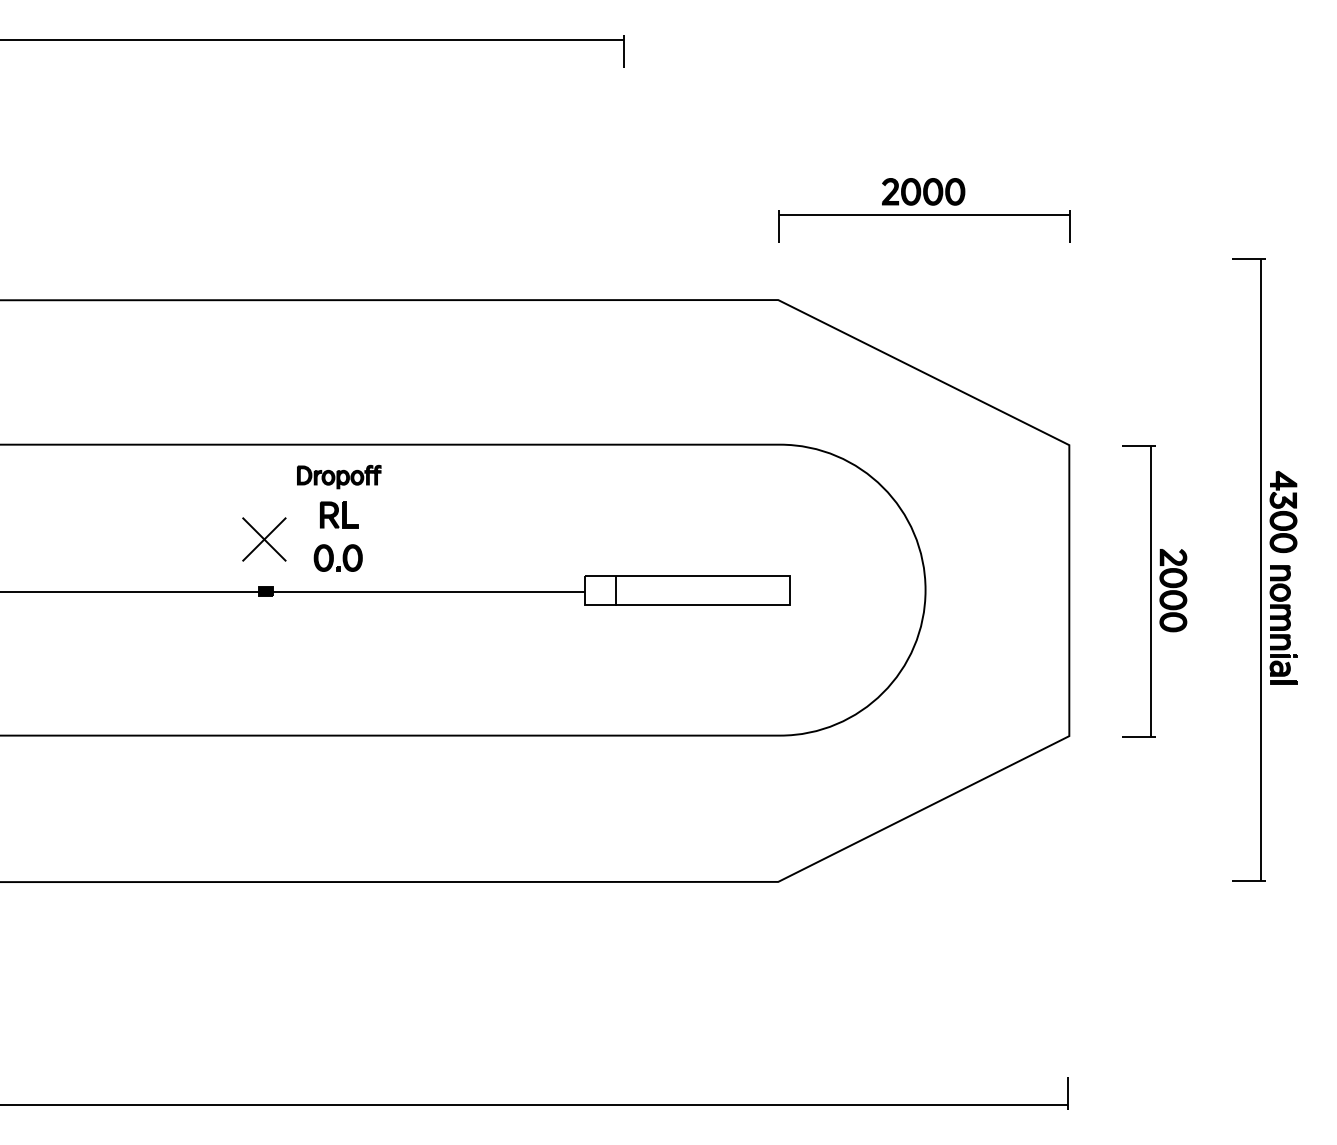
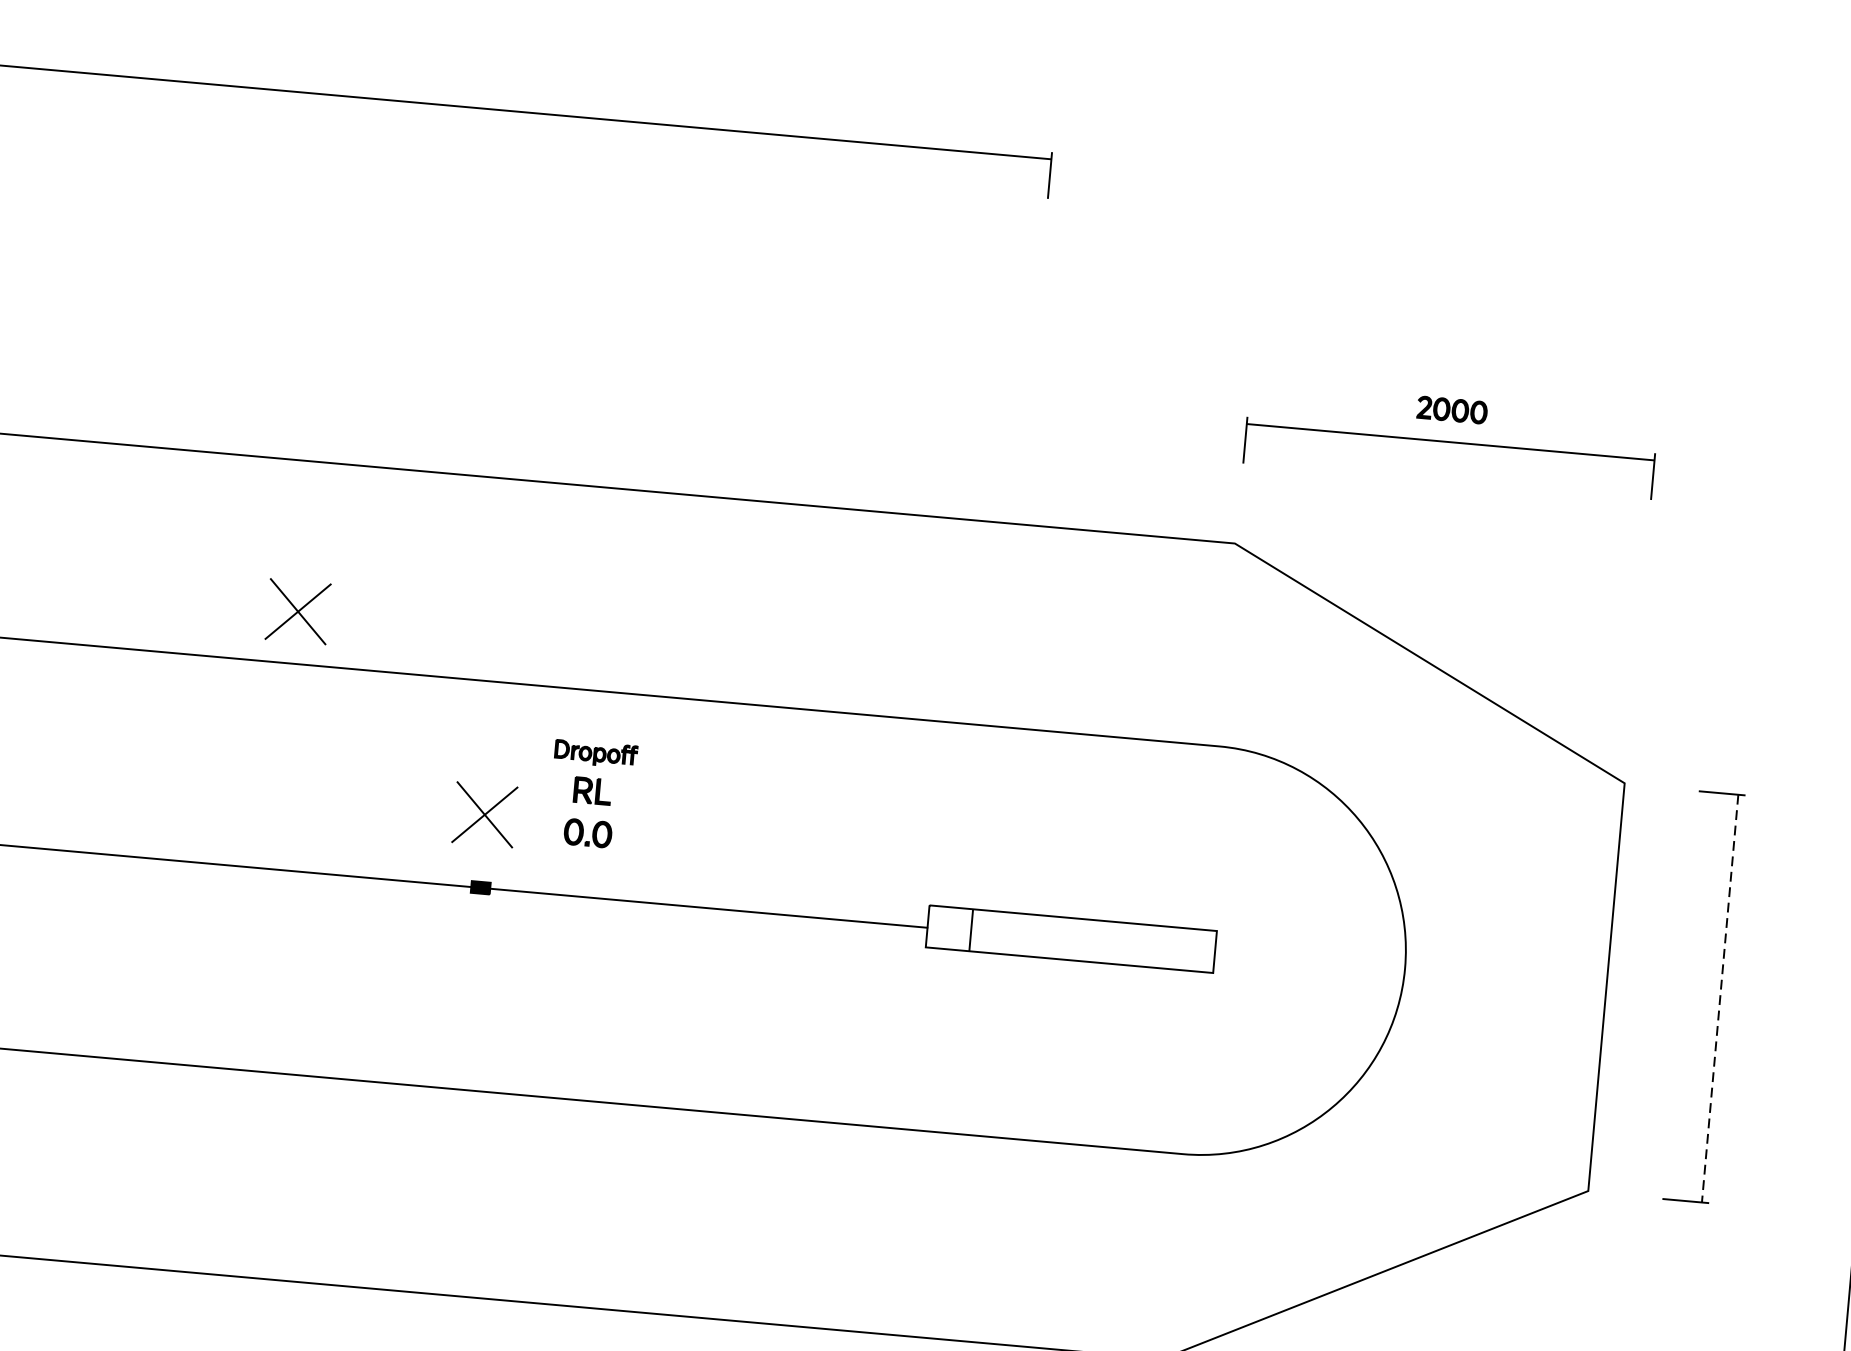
part: (923, 191) -> (1452, 409), size x0.6
part: (119, 407) -> (298, 611), added
part: (339, 517) -> (592, 793), size x0.7
part: (1173, 590) -> (1752, 999), removed
line: (1150, 592) -> (1720, 999), solid -> dashed

